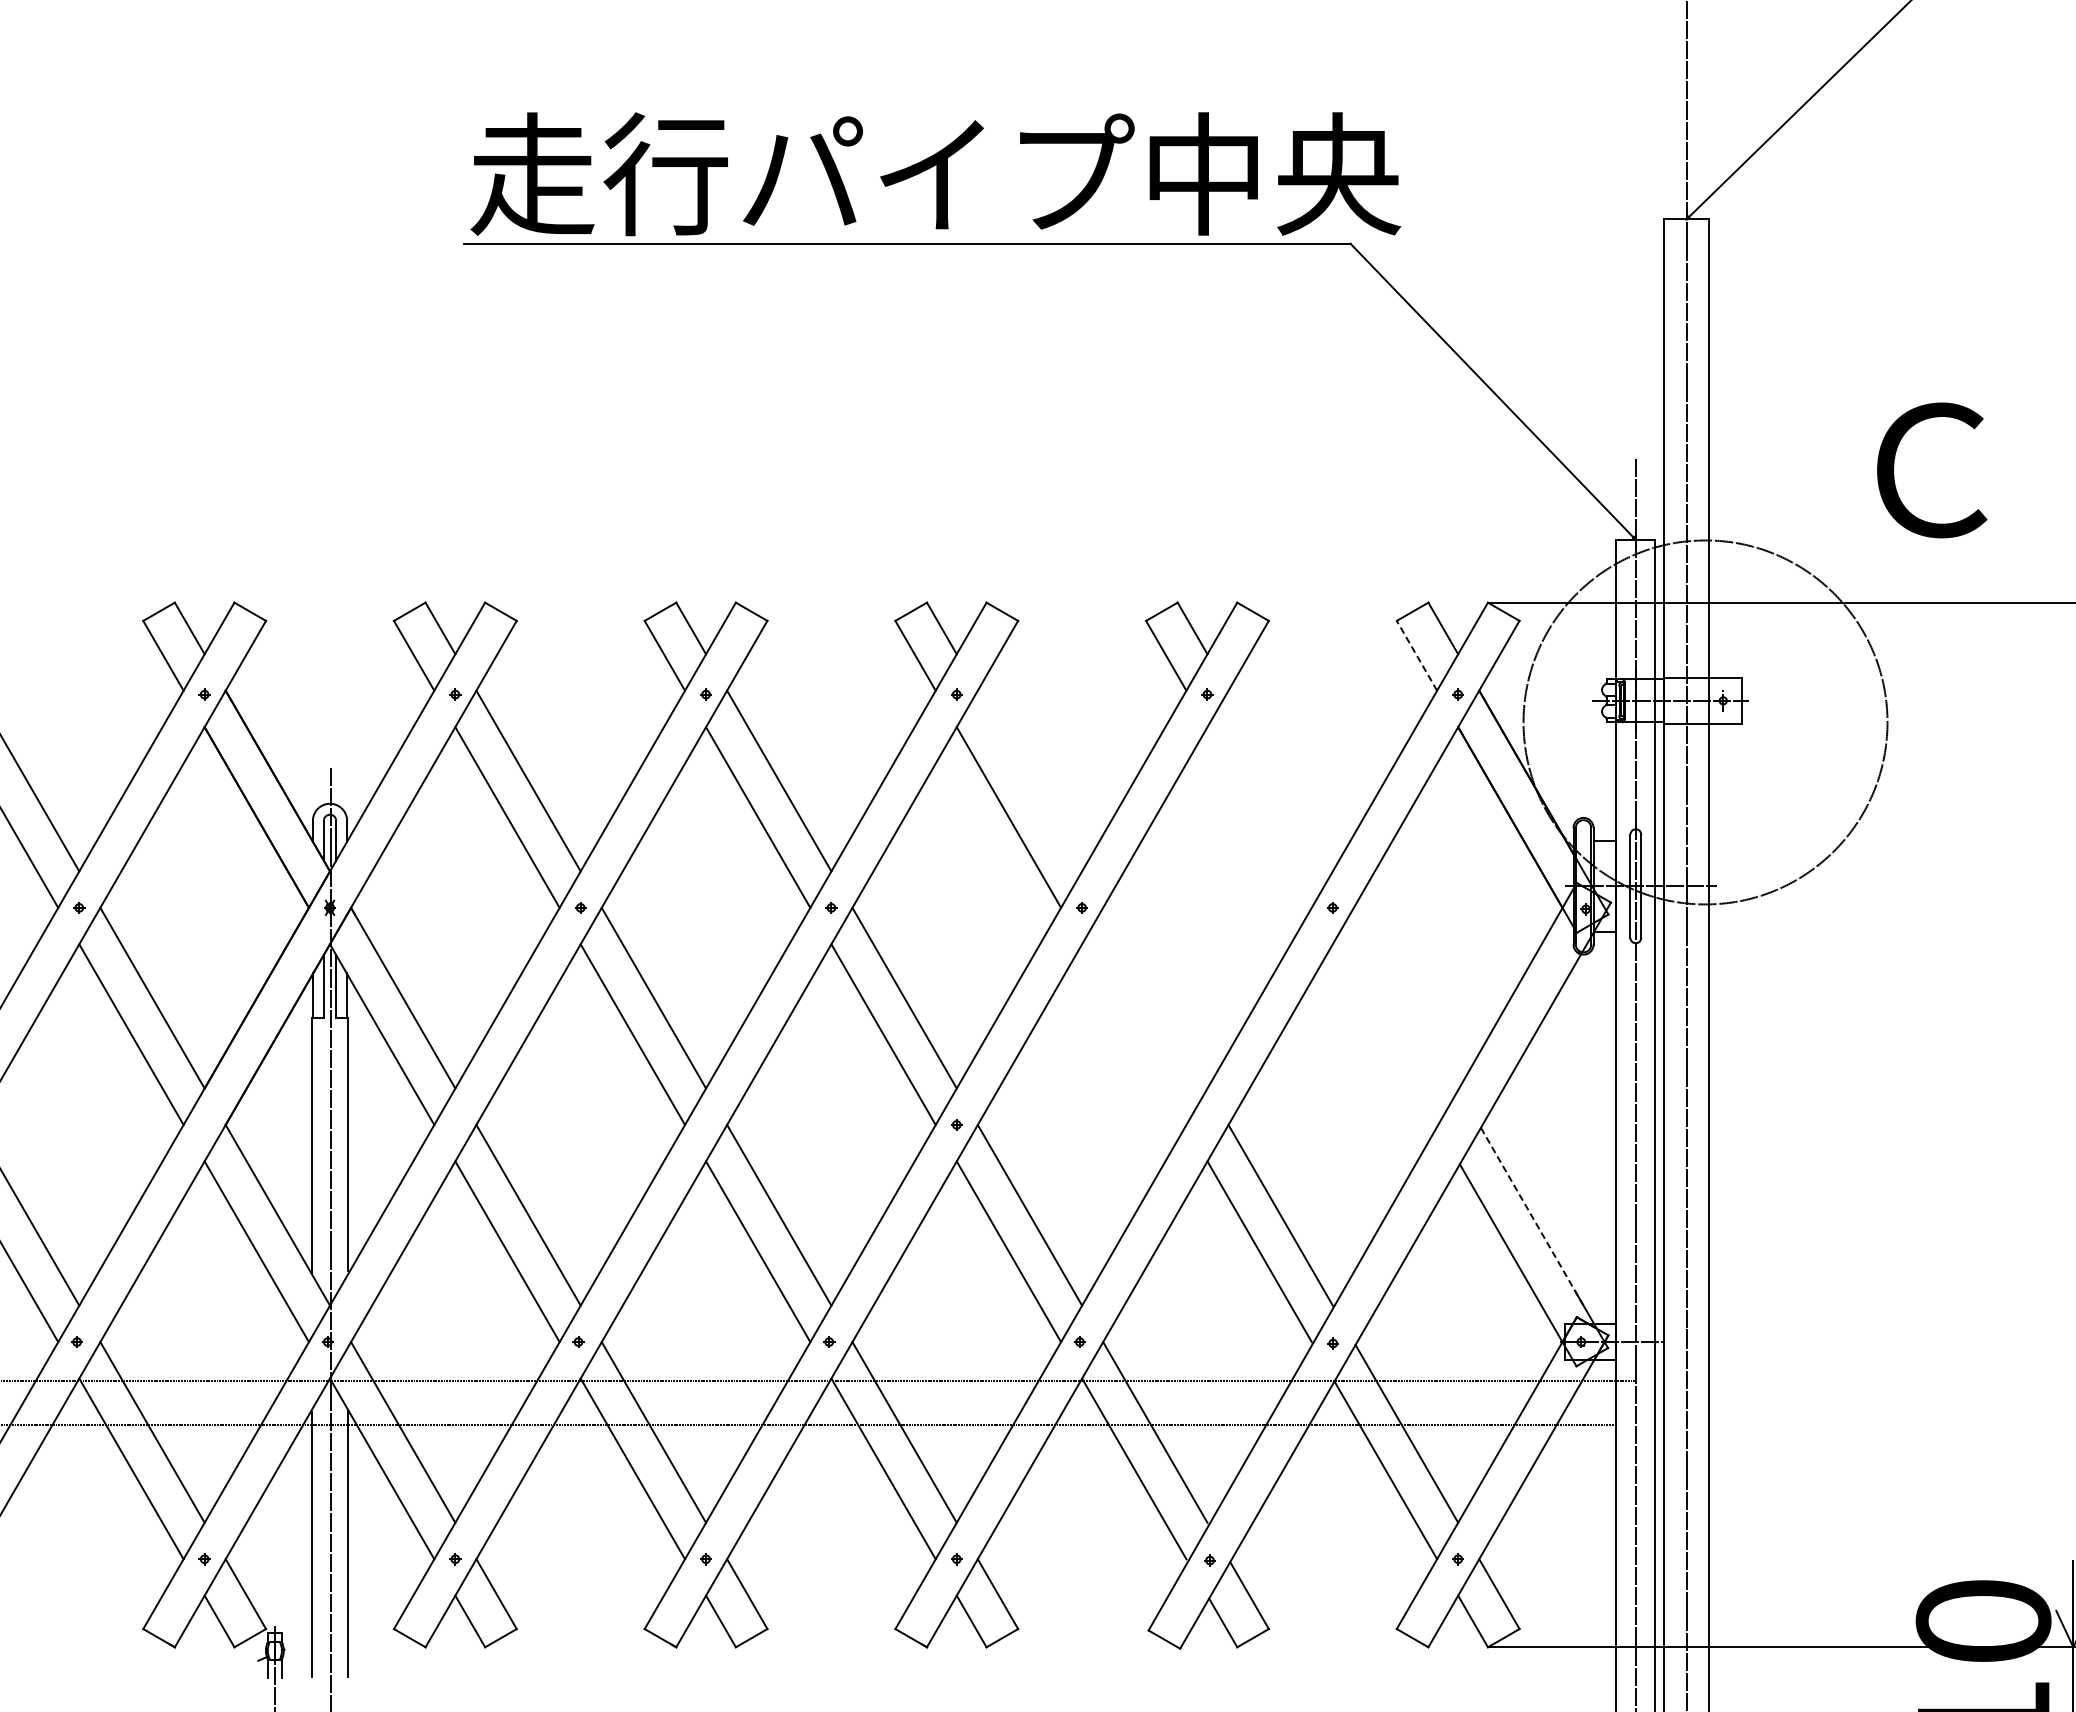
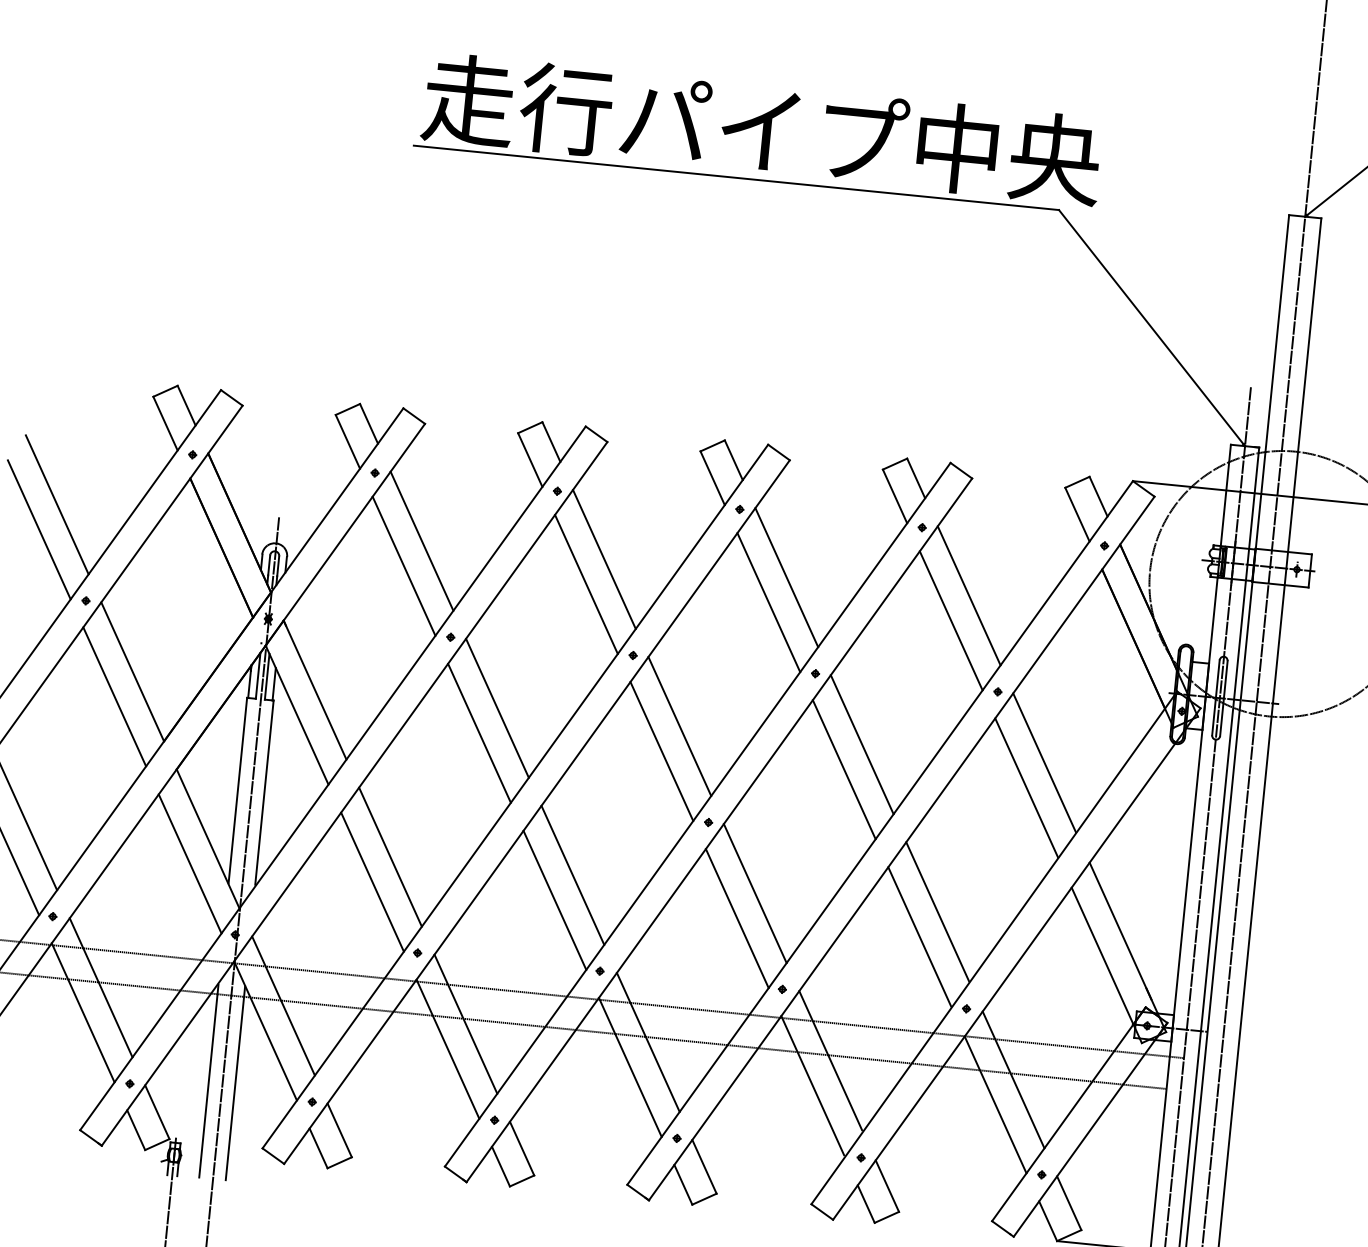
line: (1416, 655) -> (1077, 514), dashed -> solid
line: (1029, 780) -> (786, 577), added
line: (1280, 780) -> (969, 595), added
line: (1259, 817) -> (951, 620), added
line: (1155, 997) -> (862, 744), added
line: (1405, 997) -> (1044, 762), added
line: (1134, 1034) -> (844, 769), added
line: (1384, 1034) -> (1026, 787), added
line: (1532, 1216) -> (1120, 930), dashed -> solid

